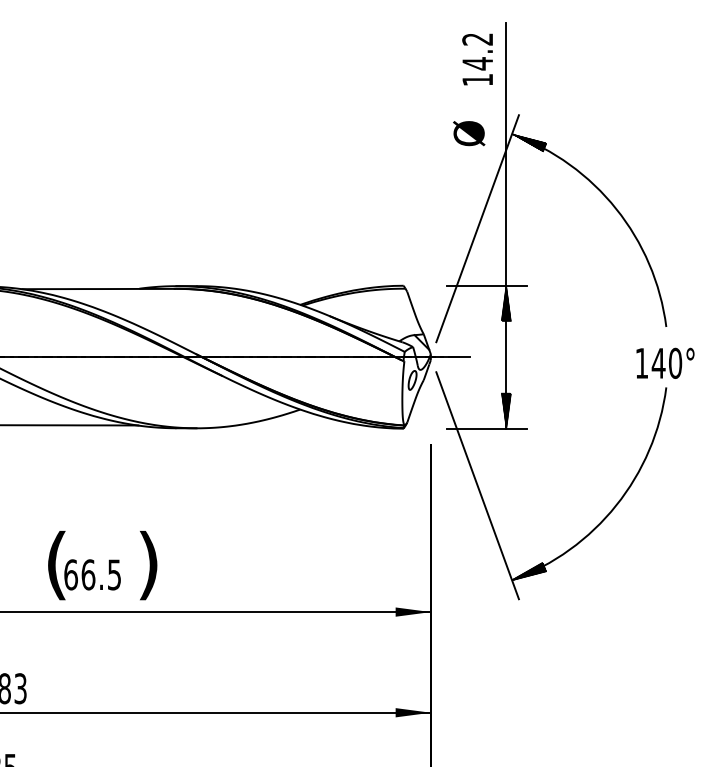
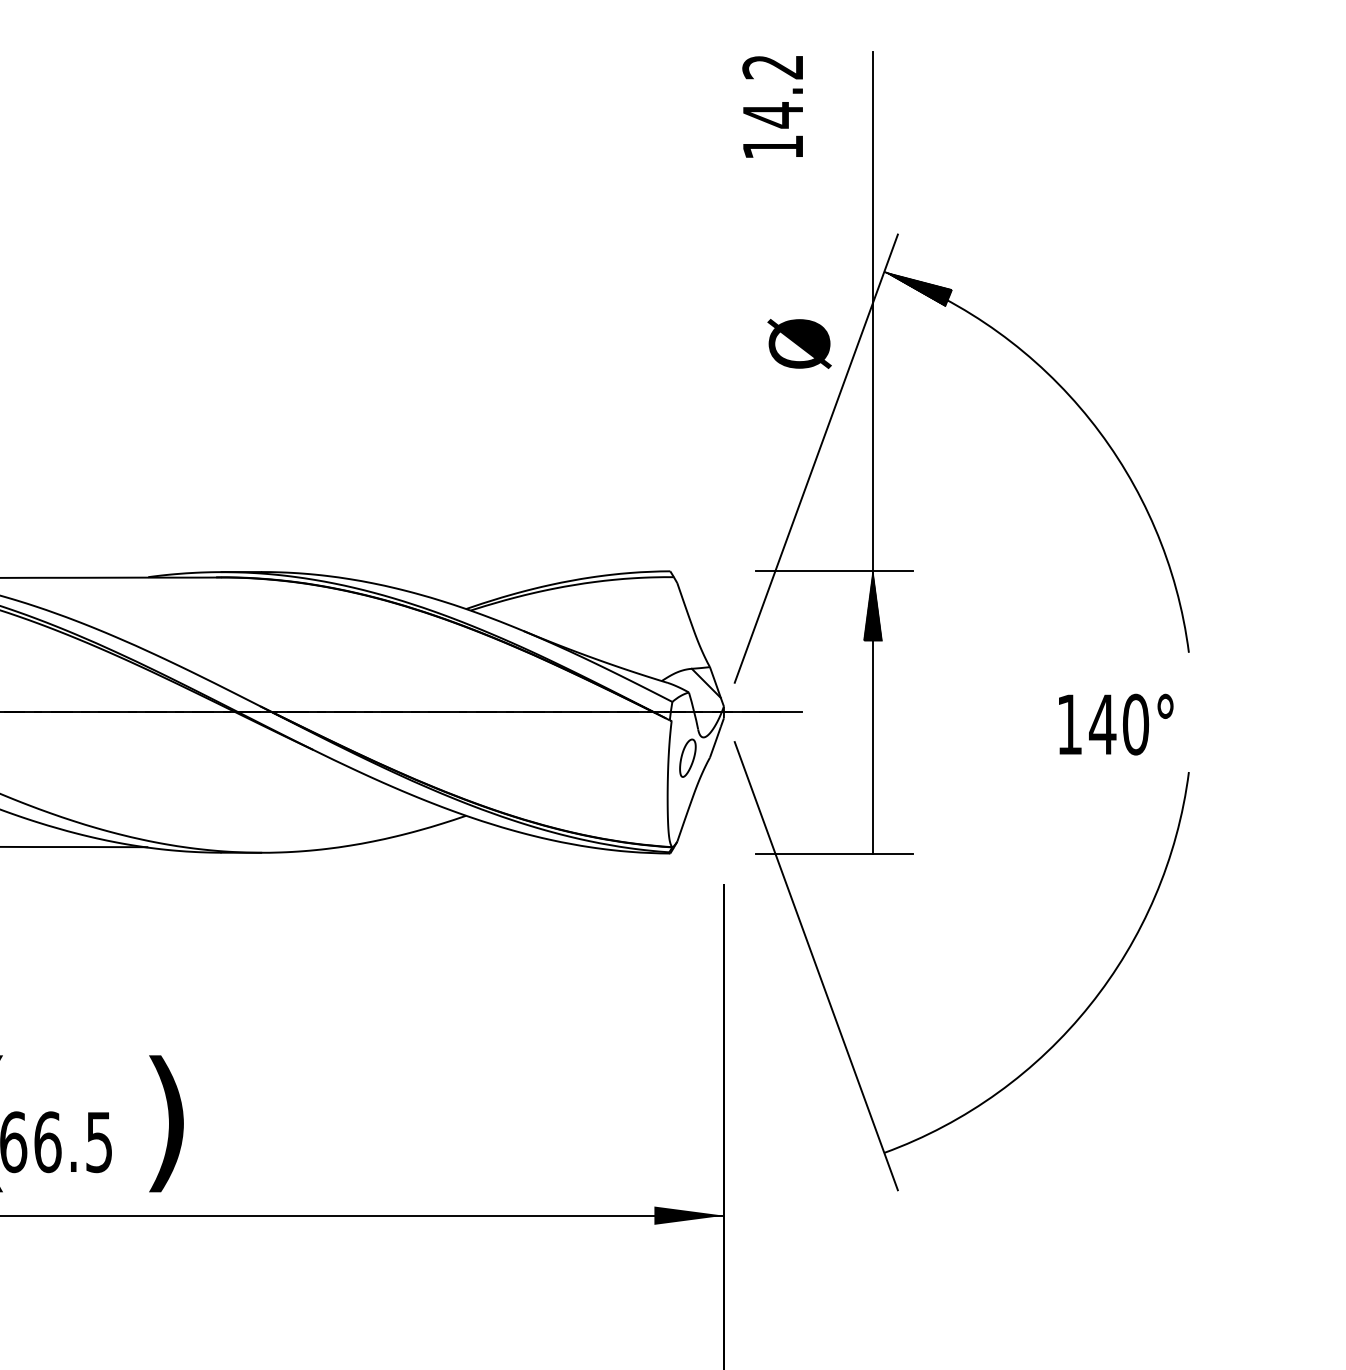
text: (477, 59) -> (772, 106), moved
text: (469, 133) -> (800, 343), moved
text: (665, 362) -> (1116, 722), moved
hatch: (505, 410) -> (871, 817), removed
hatch: (529, 571) -> (918, 1135), removed

